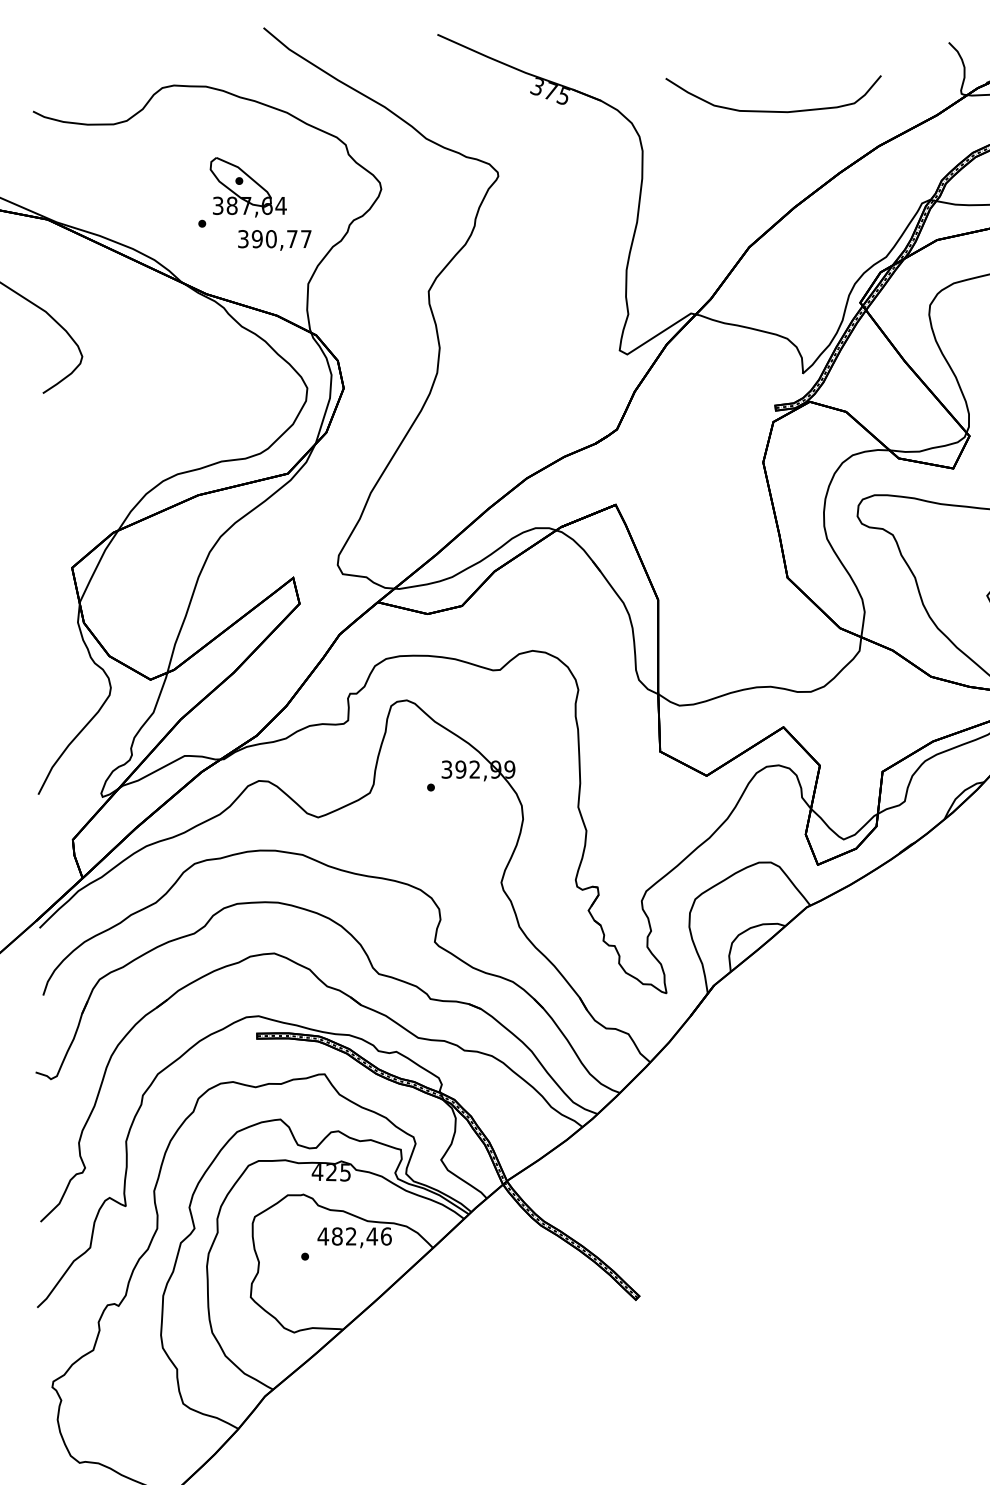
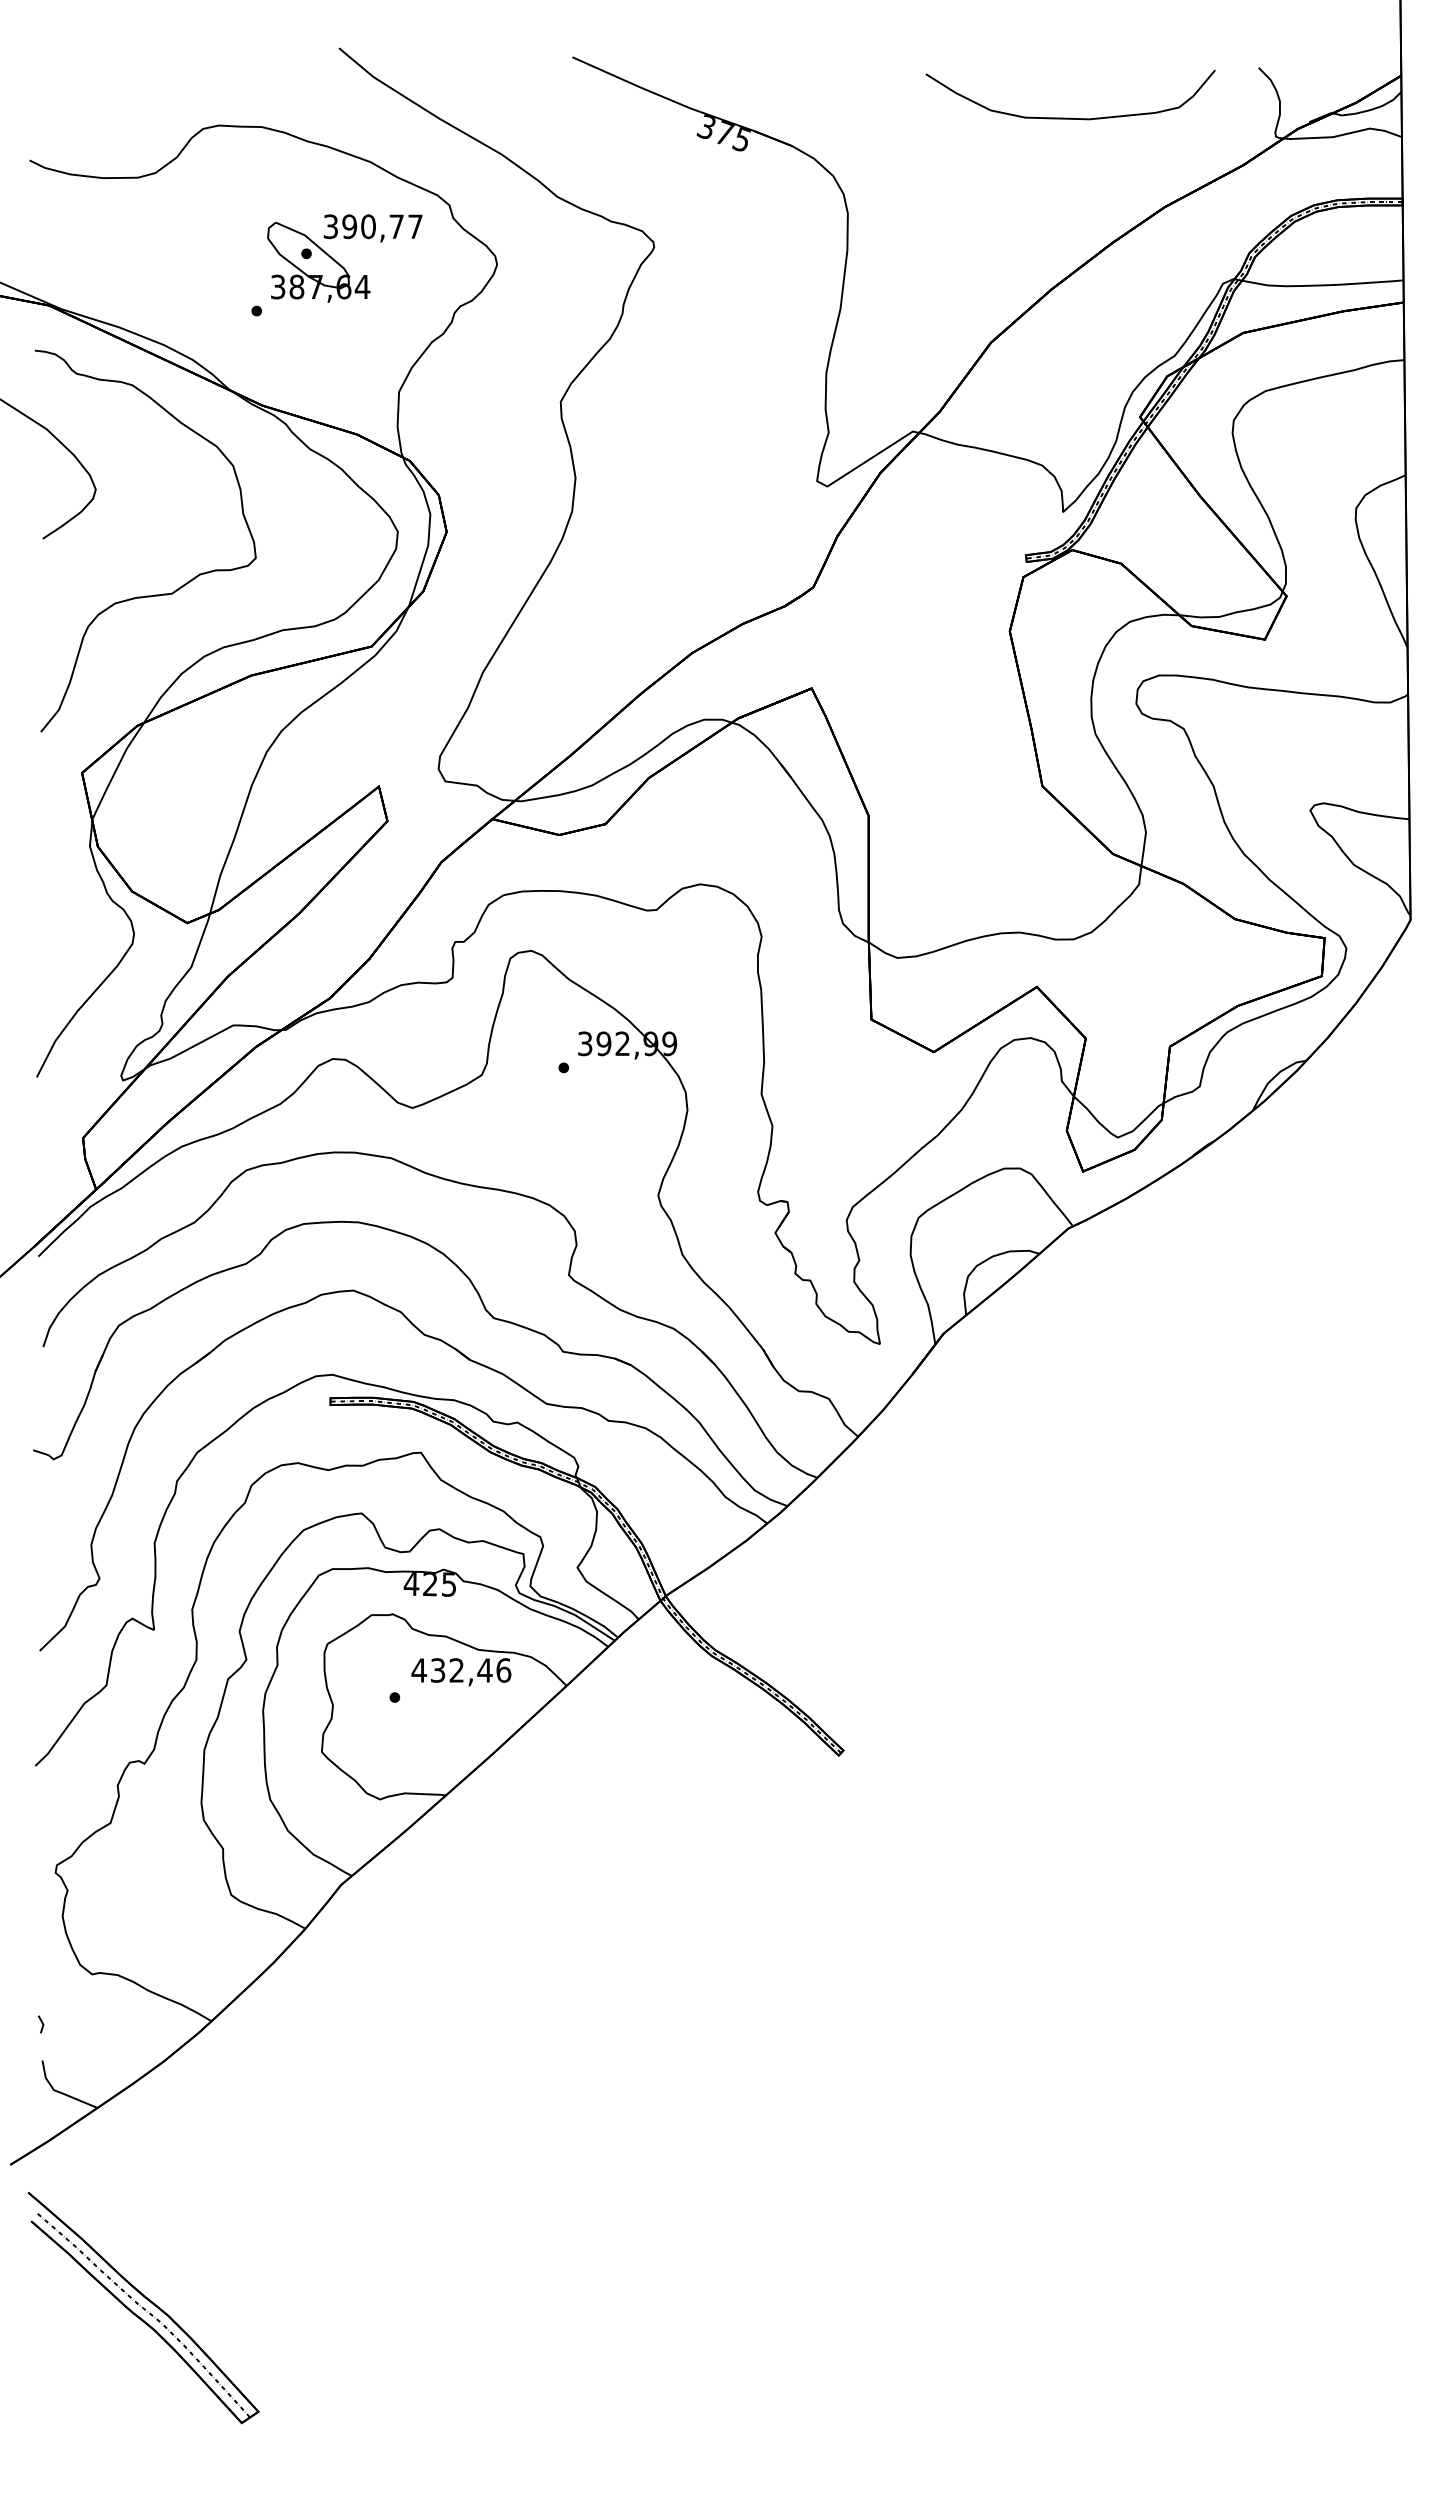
curve: (773, 110) -> (1070, 117), moved
text: (274, 240) -> (372, 228), moved
curve: (126, 434) -> (154, 594), added
text: (336, 1236) -> (437, 1670), 482,46 -> 432,46

